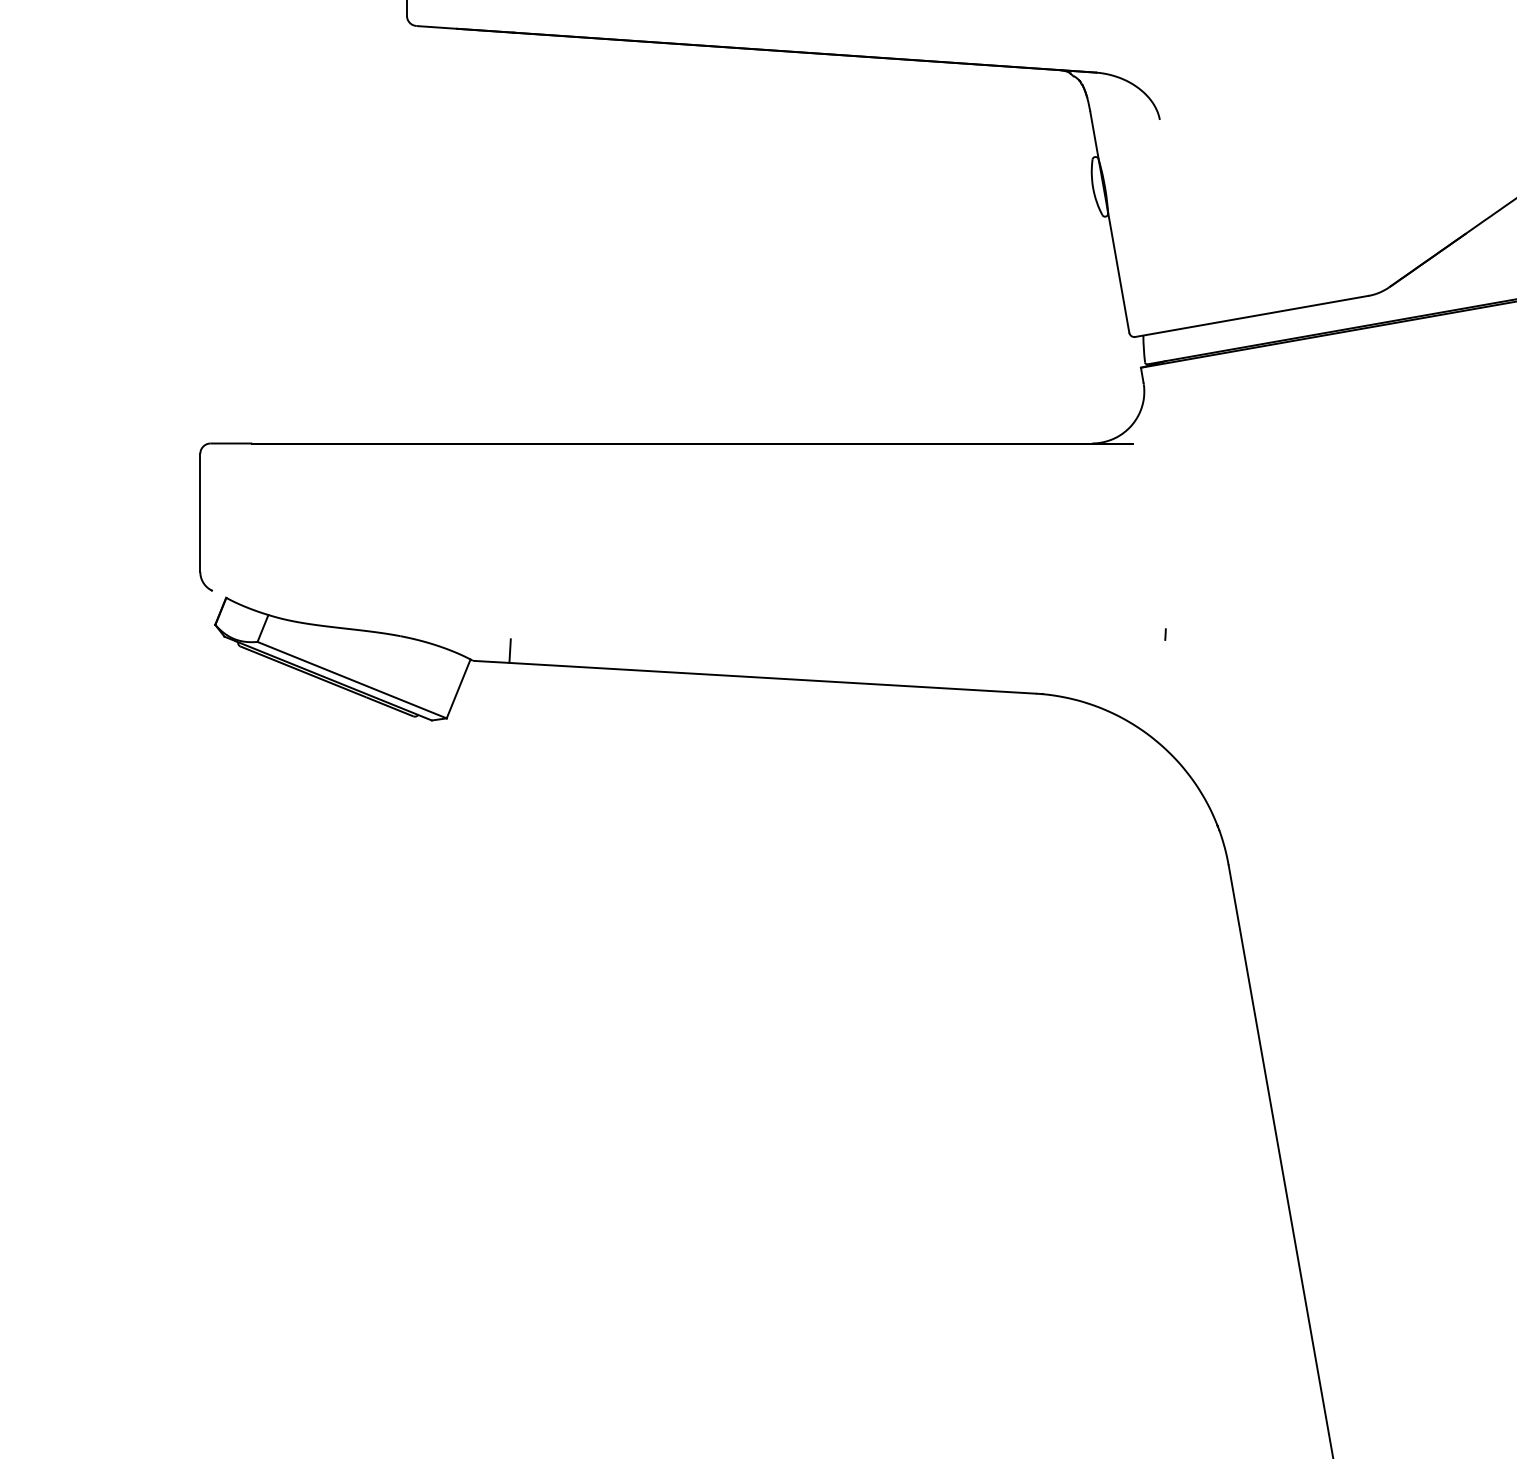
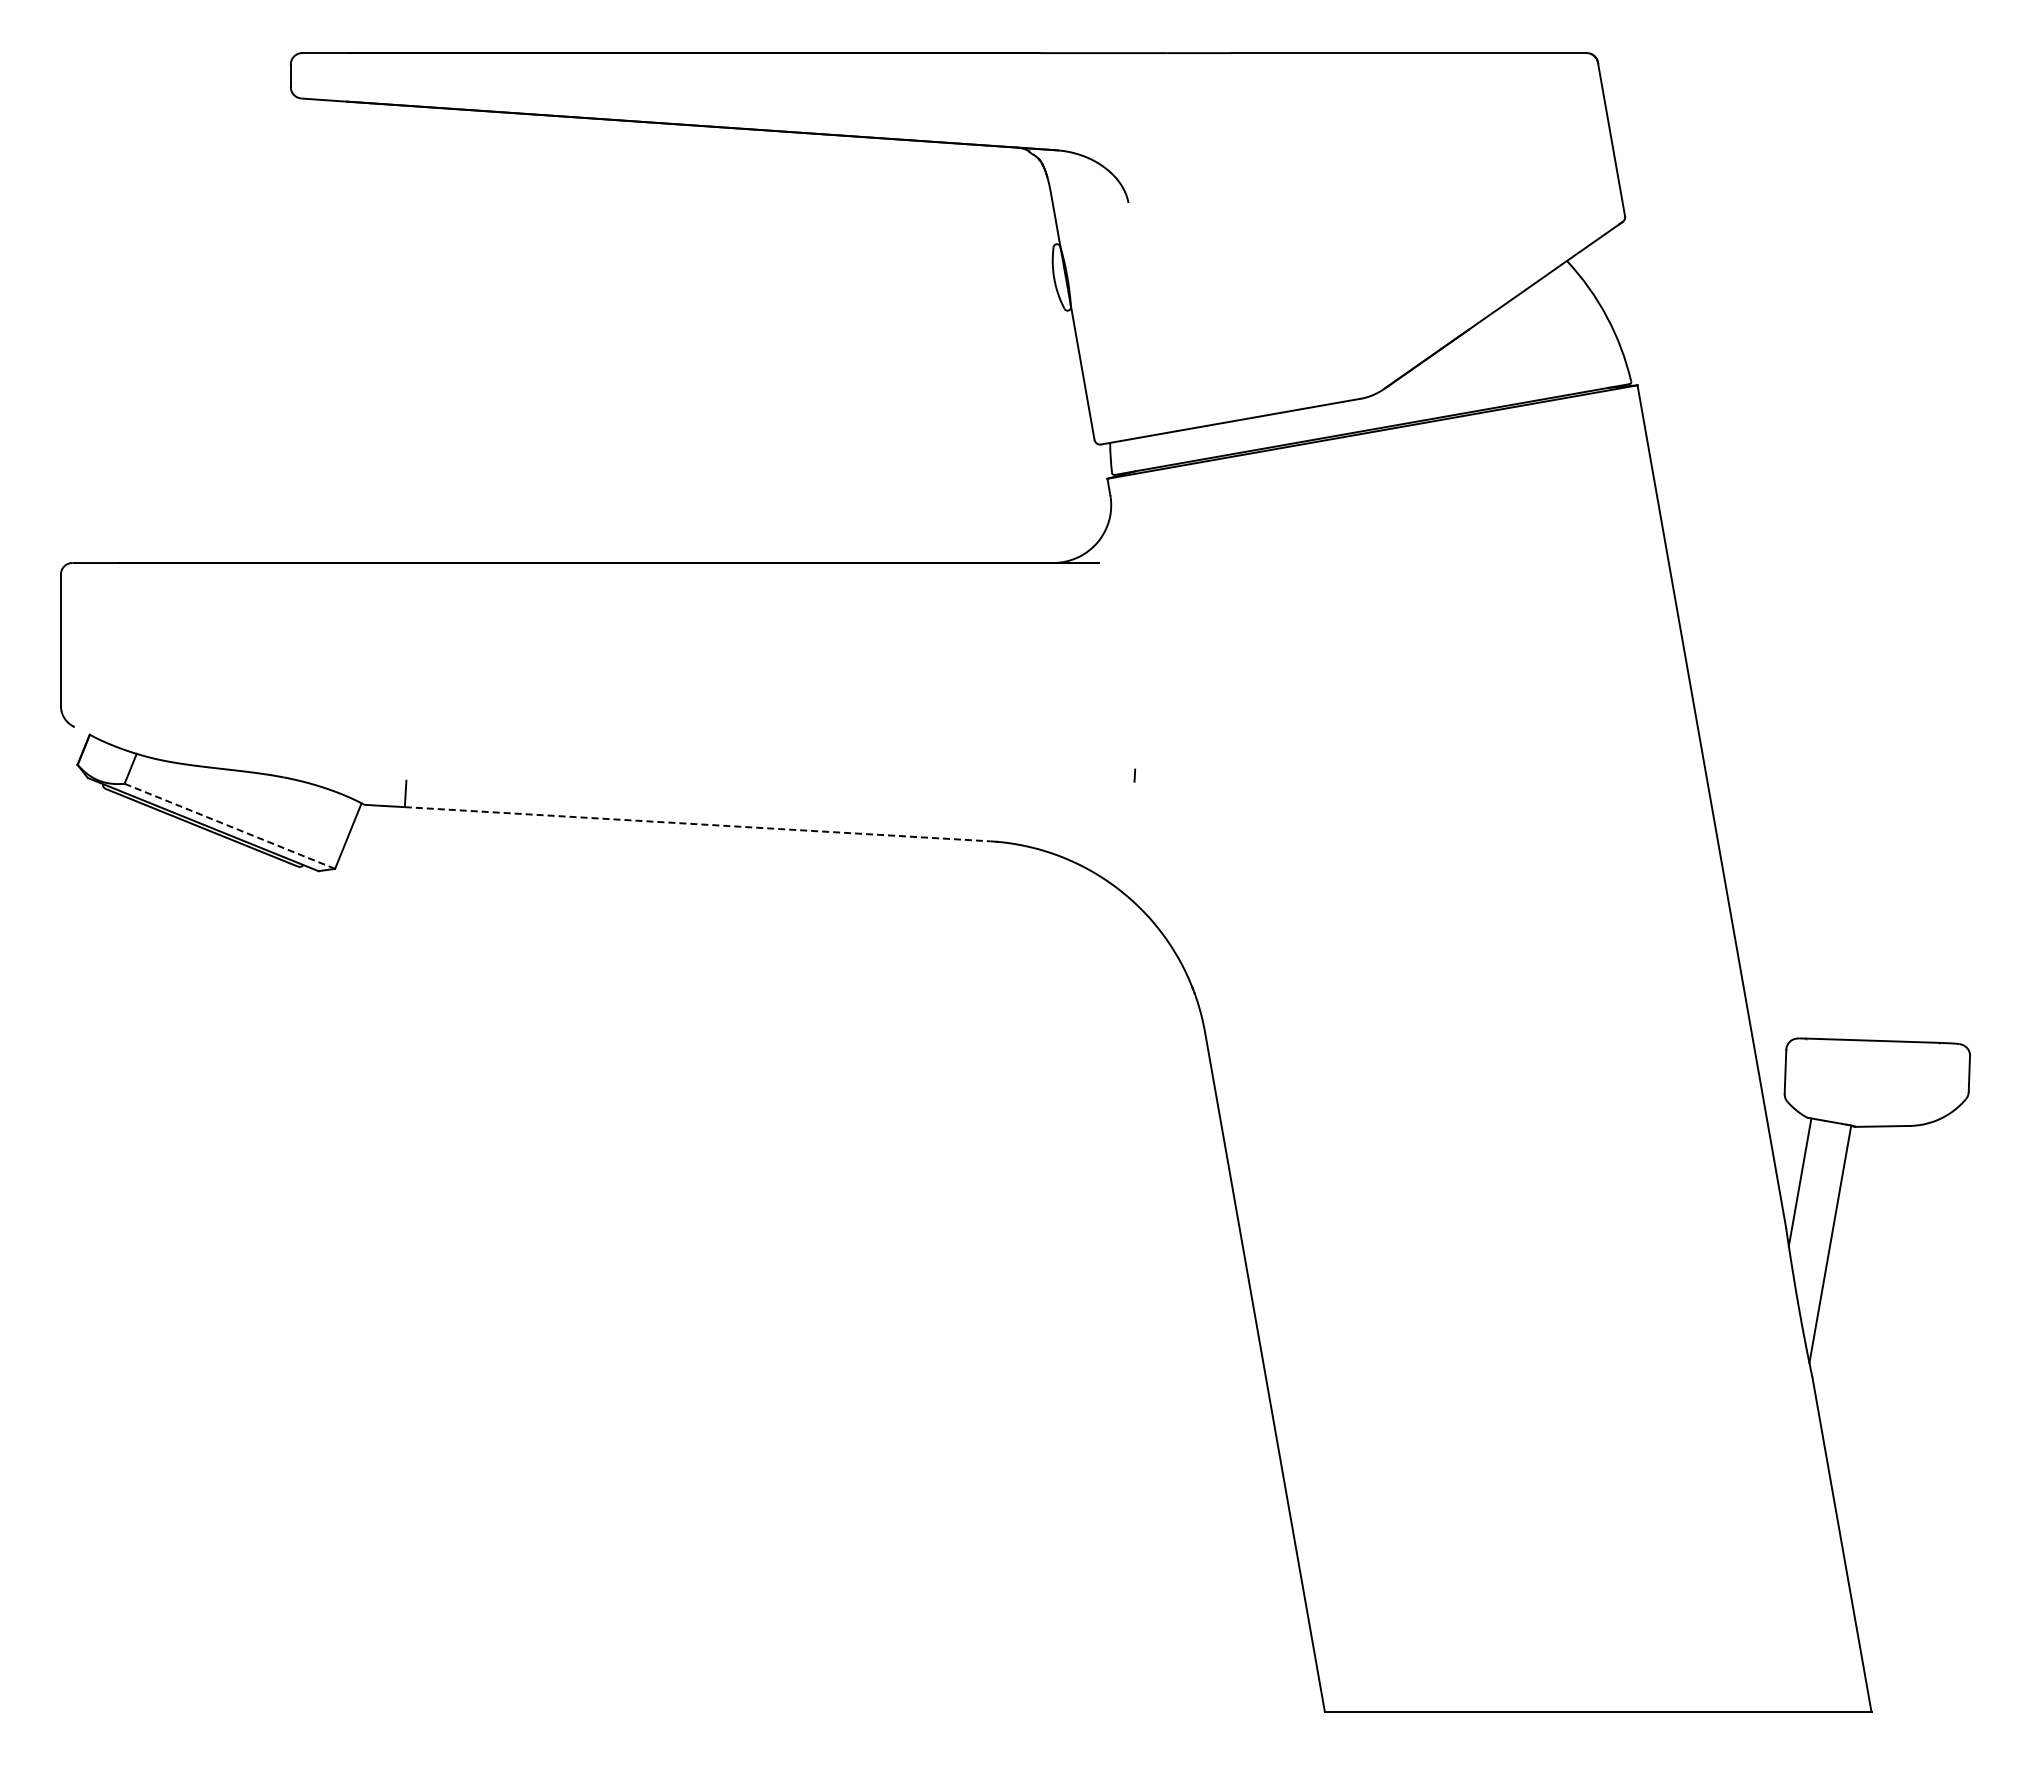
line: (773, 678) -> (698, 824), solid -> dashed
line: (351, 680) -> (229, 826), solid -> dashed

